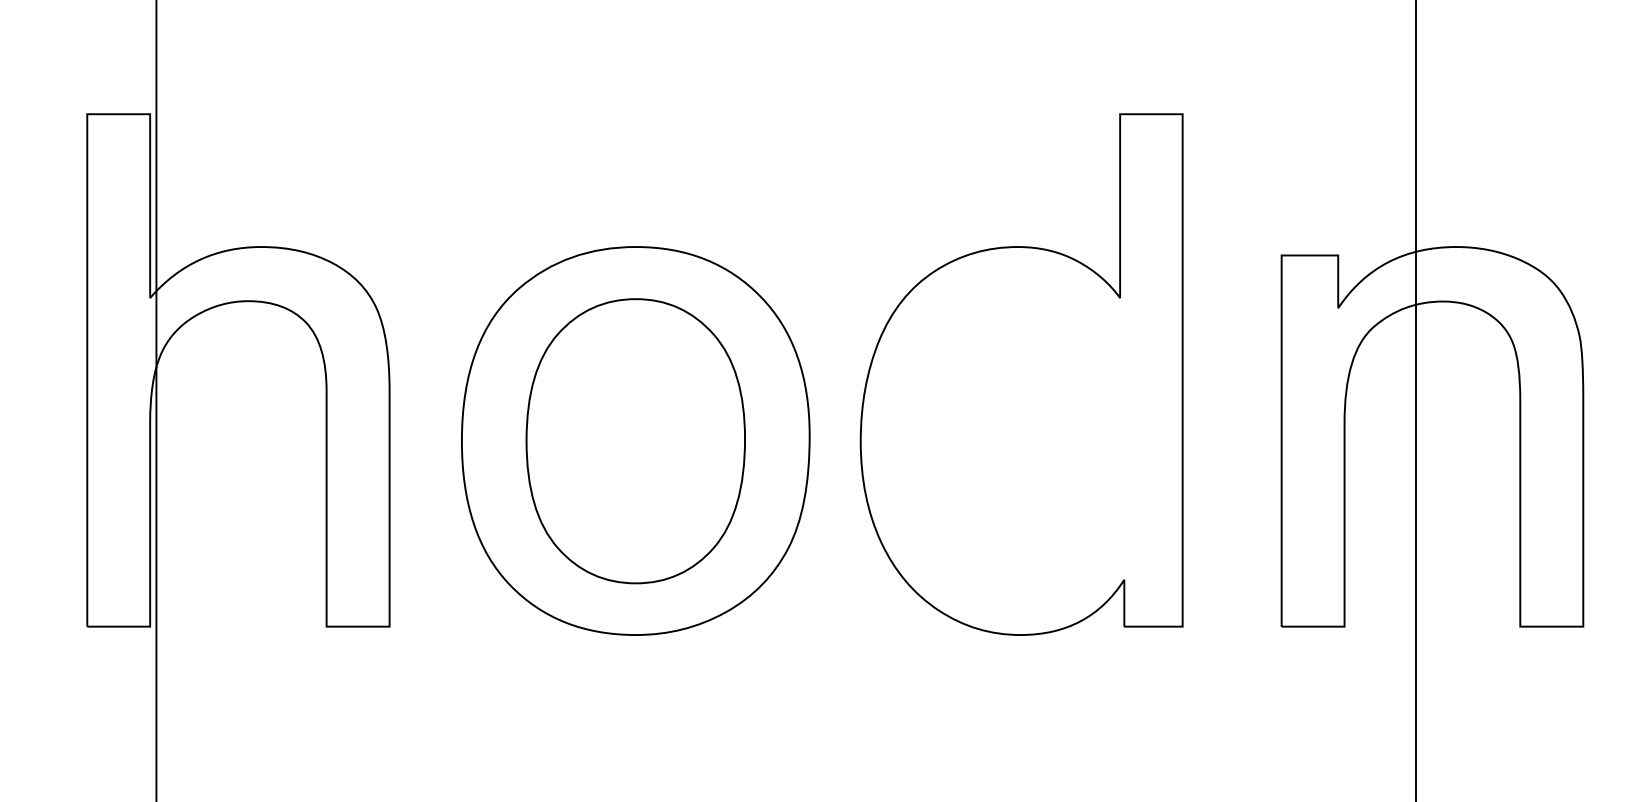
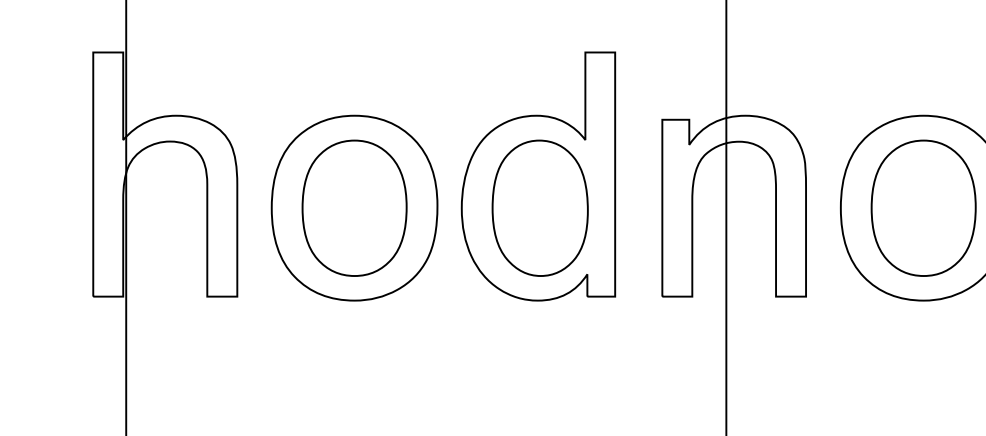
part: (1023, 439) -> (539, 207), added

